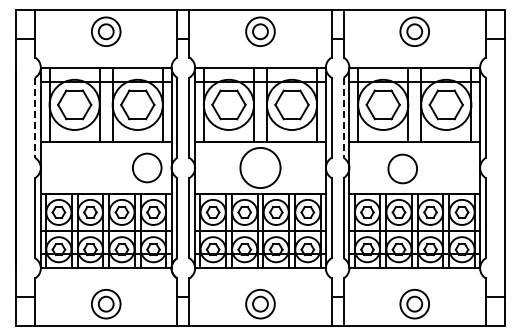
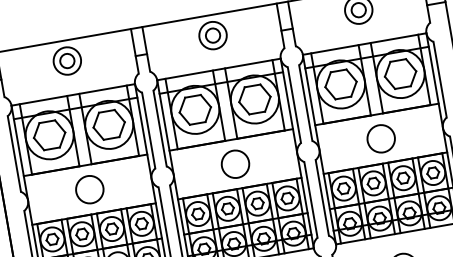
line: (35, 118) -> (14, 154), dashed -> solid
line: (343, 118) -> (305, 103), dashed -> solid
circle: (147, 167) -> (90, 189), moved
circle: (260, 167) -> (235, 163), size x0.71
circle: (402, 168) -> (380, 138), moved

